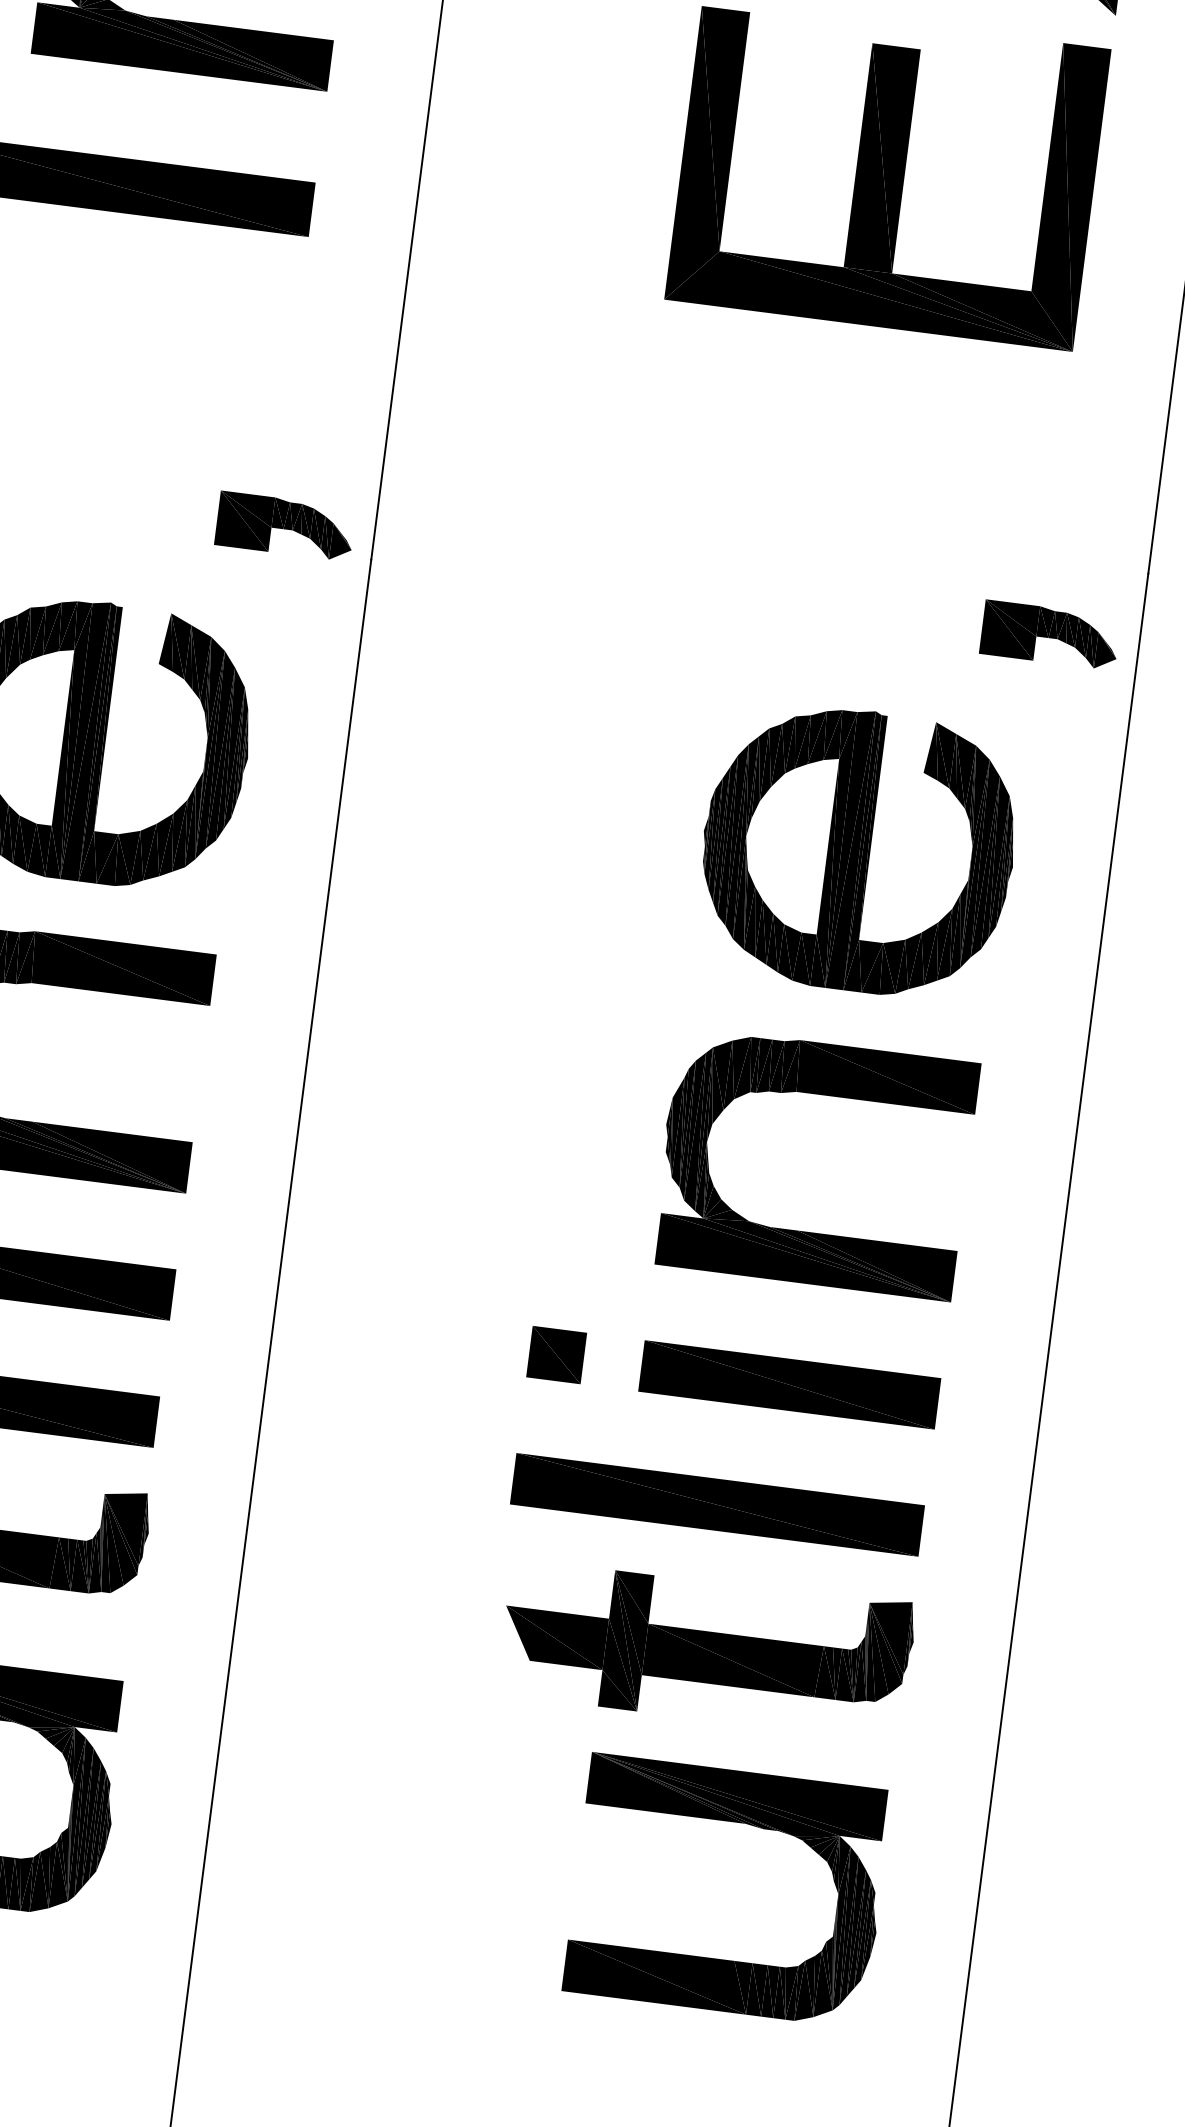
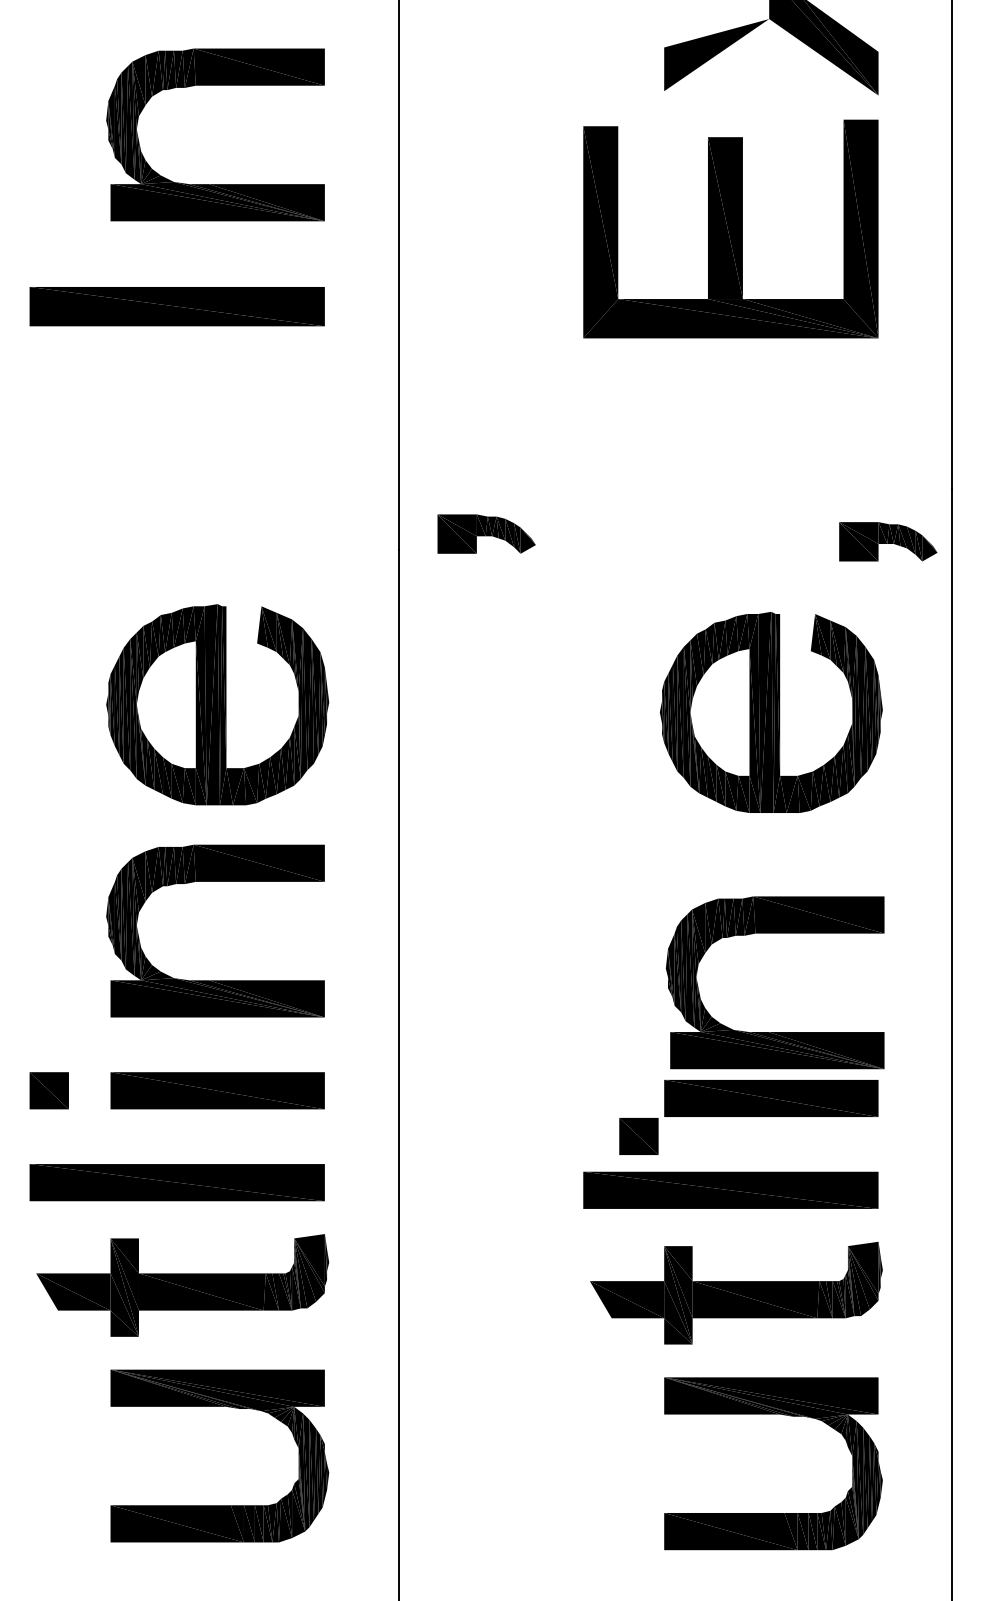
part: (285, 525) -> (486, 533), moved
part: (822, 1095) -> (774, 933), moved
part: (556, 1354) -> (638, 1136), moved

